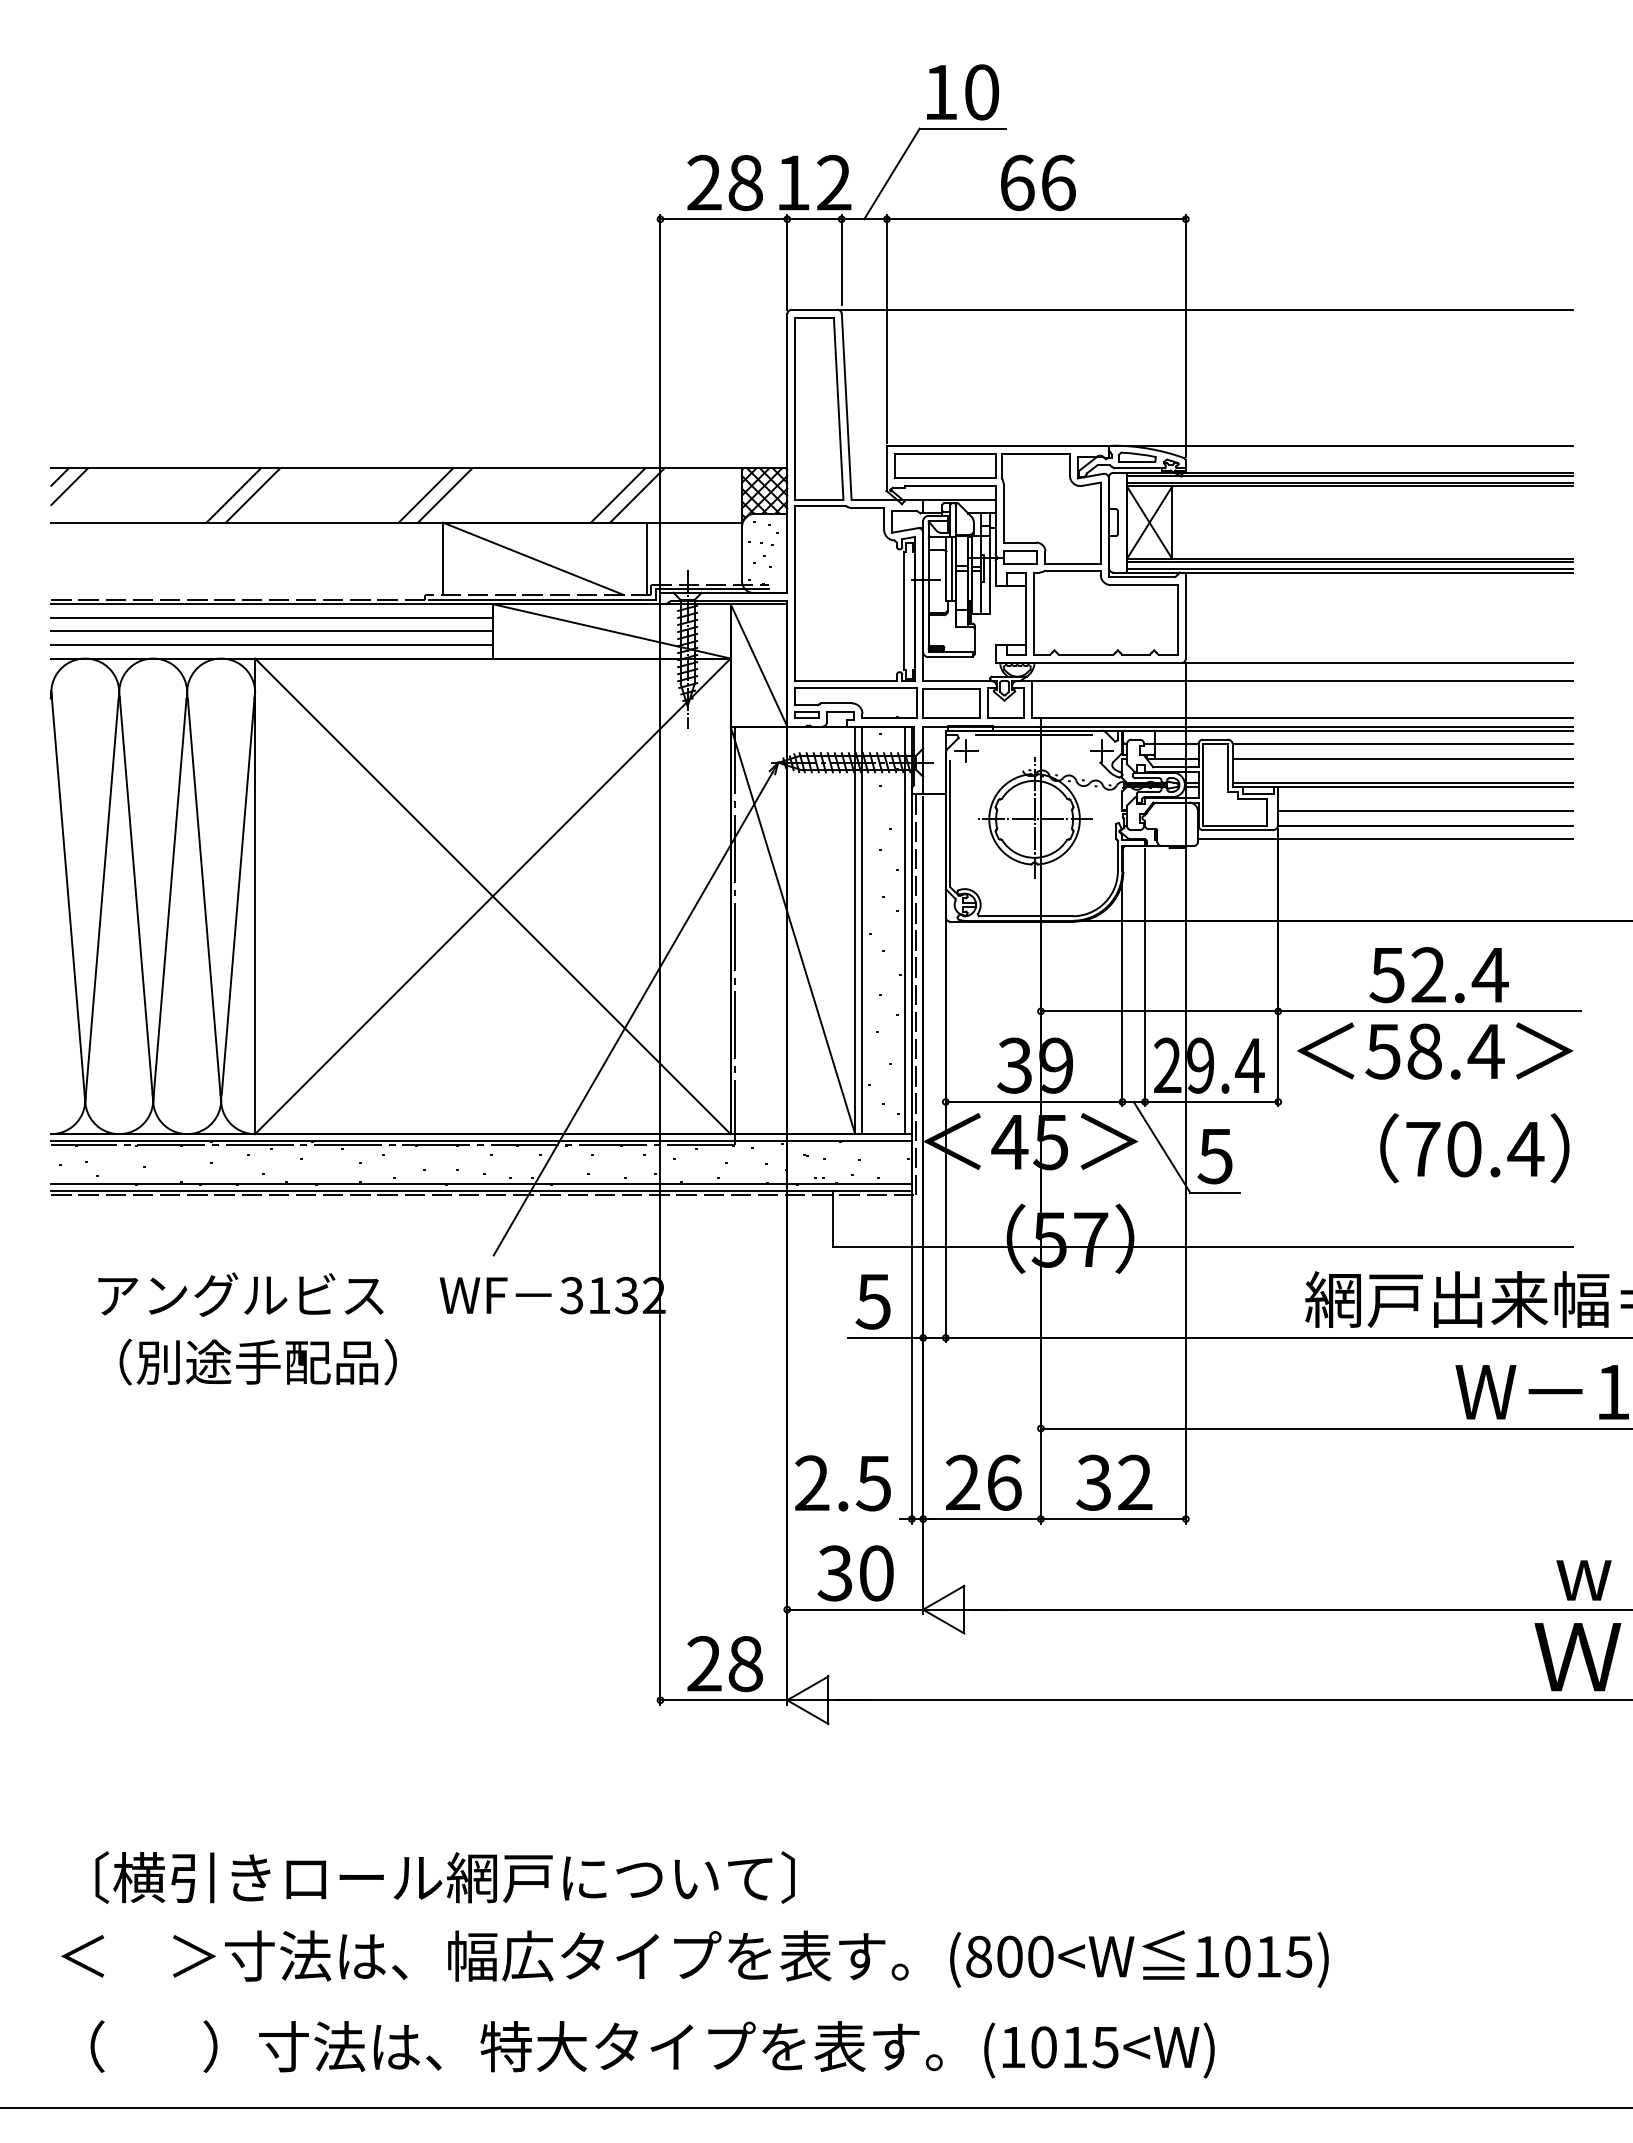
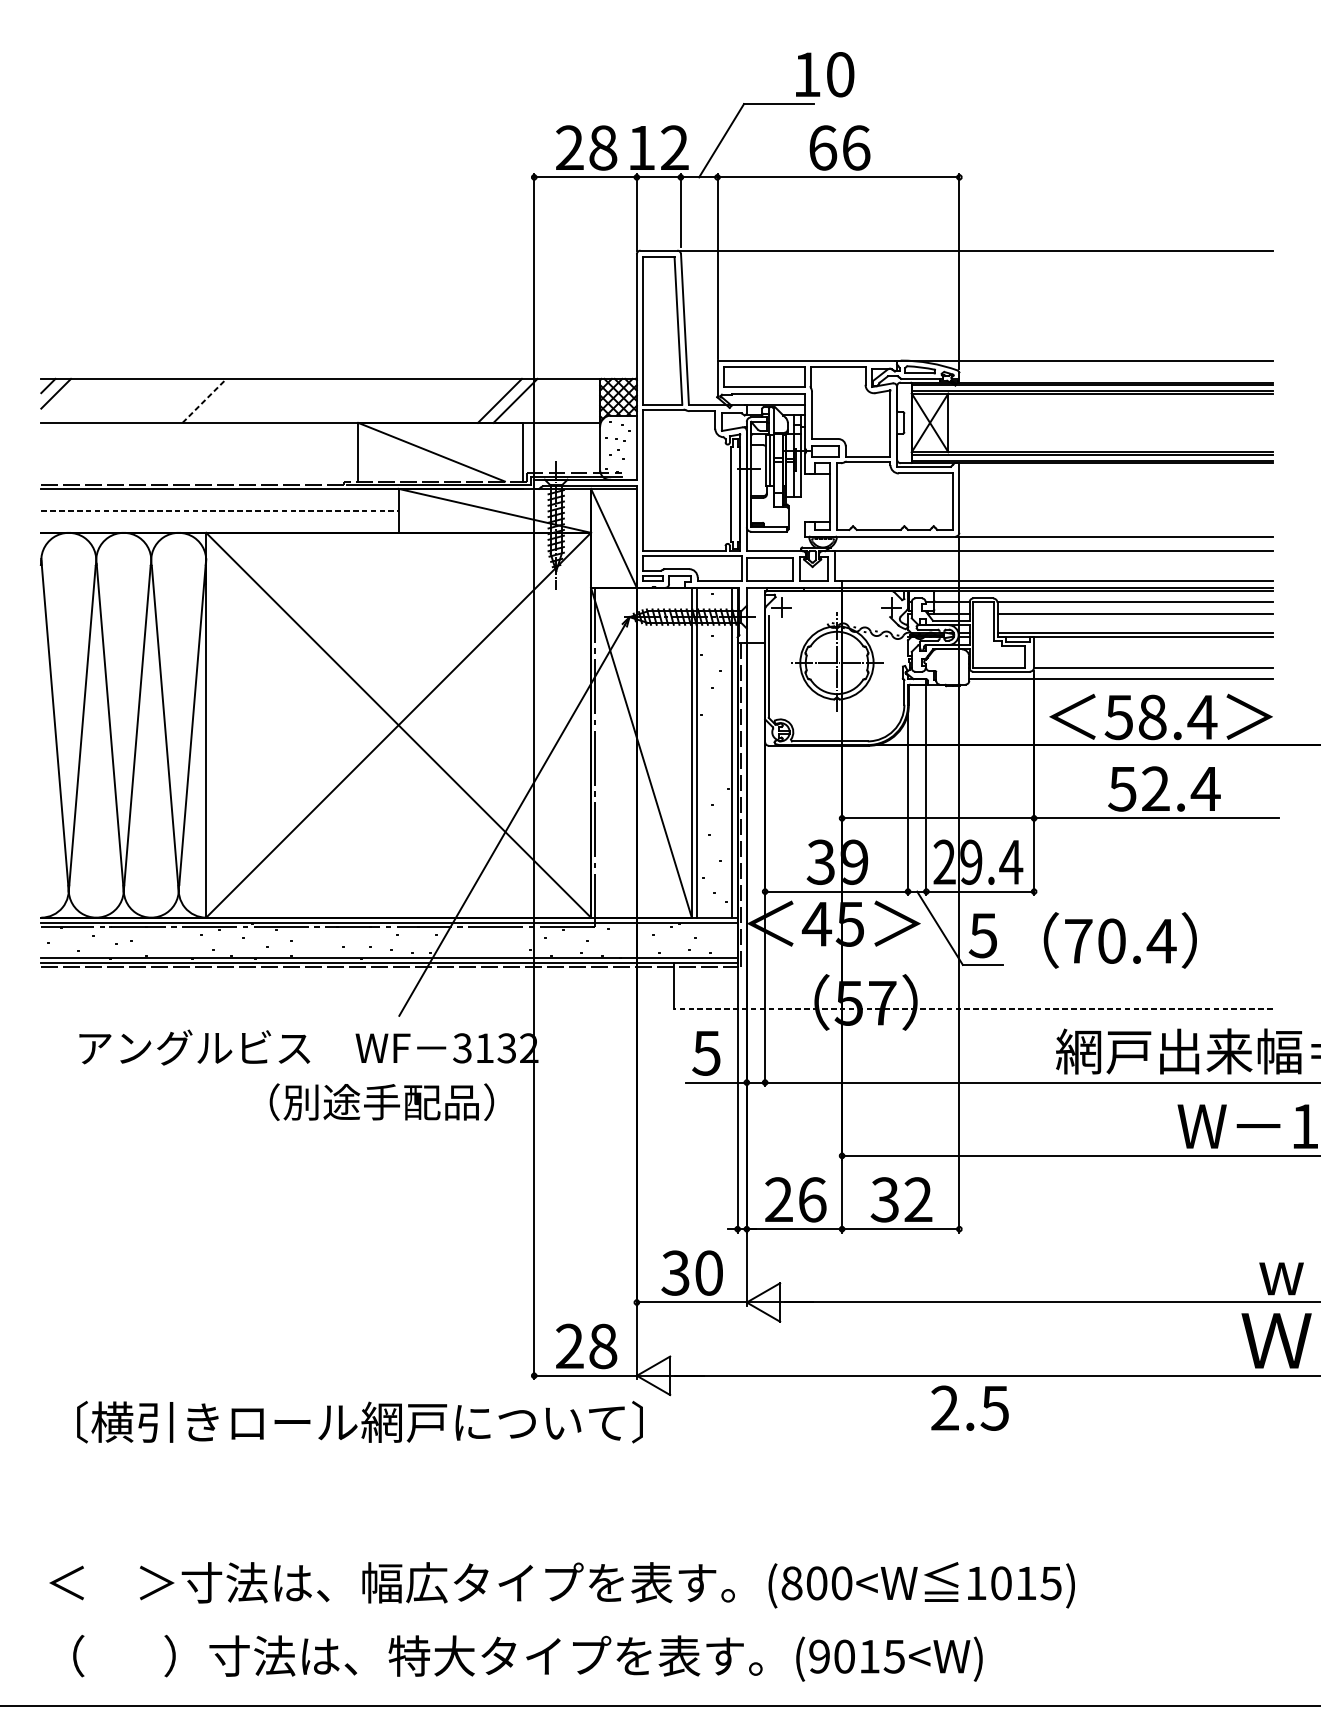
text: (963, 92) -> (825, 74), moved
line: (233, 495) -> (188, 400), removed
line: (253, 495) -> (204, 400), solid -> dashed
line: (425, 495) -> (344, 400), removed
line: (444, 495) -> (359, 400), removed
line: (271, 617) -> (219, 499), removed
line: (272, 631) -> (220, 510), solid -> dashed
line: (271, 644) -> (219, 521), removed
line: (1034, 735) -> (836, 595), removed
line: (1426, 810) -> (1154, 655), removed
text: (1435, 1050) -> (1161, 716), moved
text: (1474, 1148) -> (1120, 940), moved
line: (1202, 1247) -> (972, 1009), solid -> dashed
text: (257, 1361) -> (381, 1101), moved
text: (842, 1483) -> (969, 1408), moved
text: (444, 1877) -> (359, 1422), moved
text: (1012, 2047) -> (819, 1656), (1015<W) -> (9015<W)

